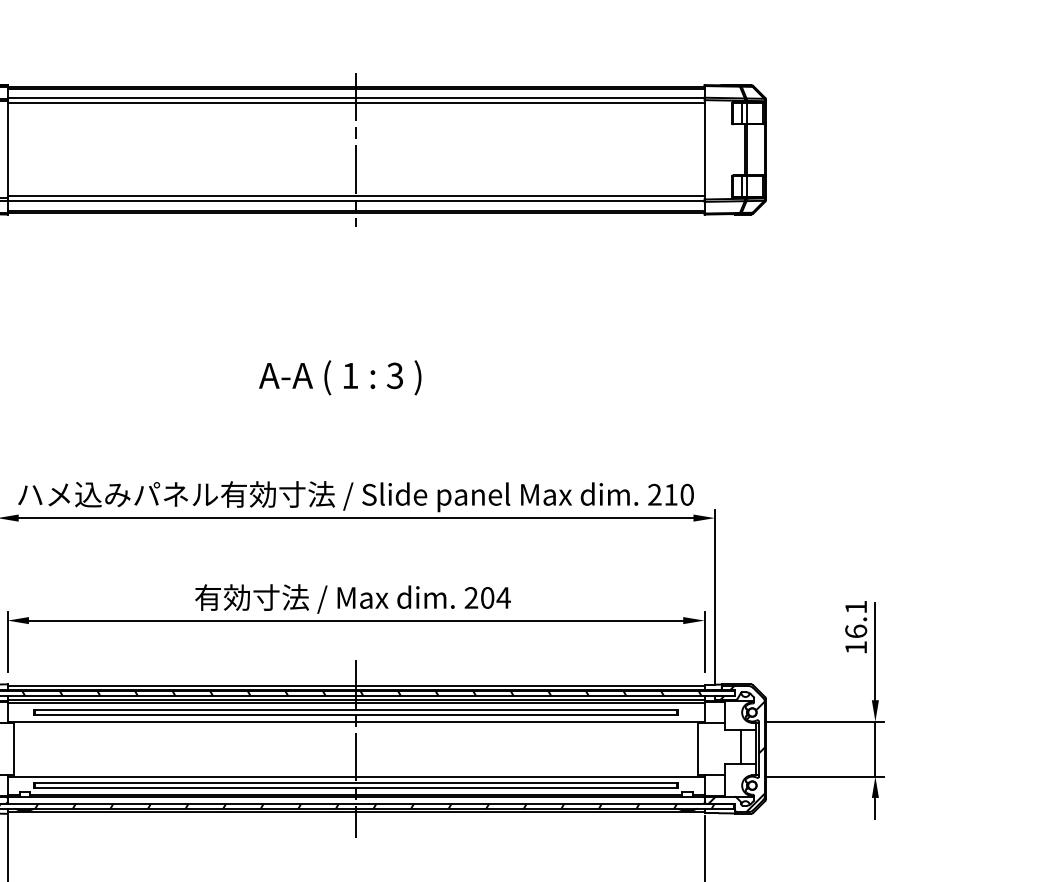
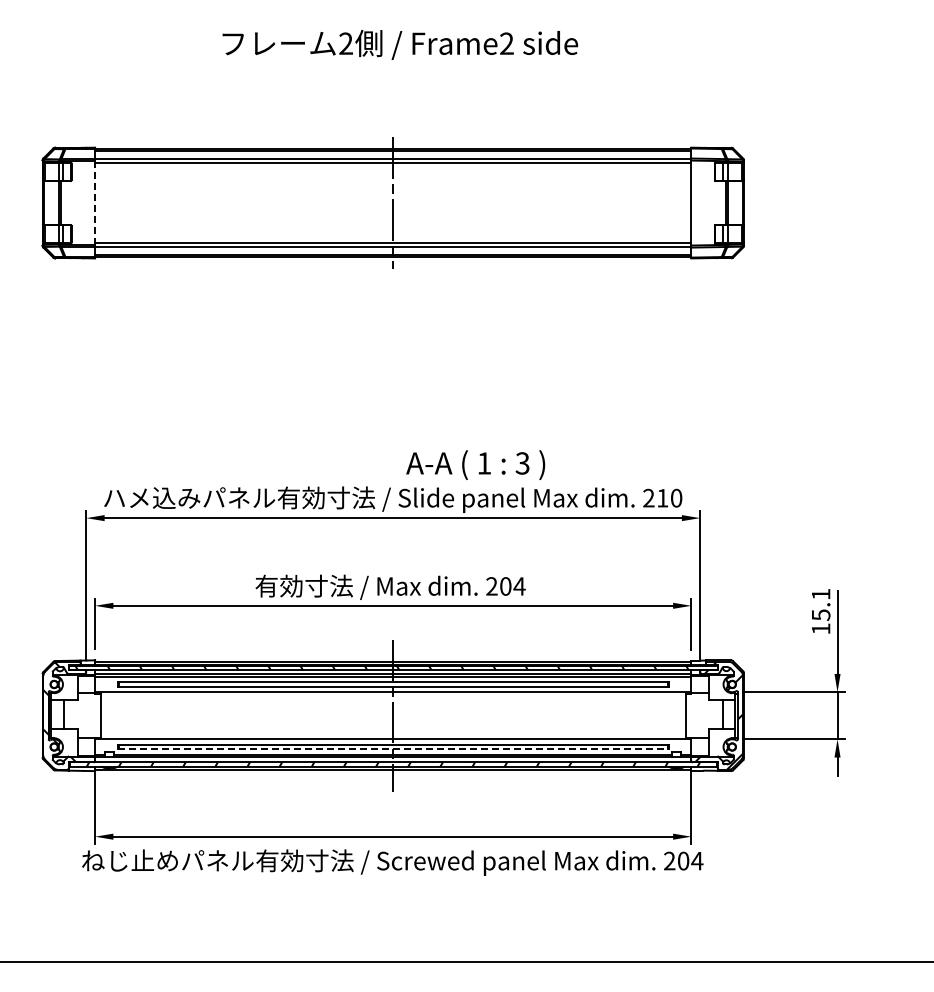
line: (8, 150) -> (95, 203), solid -> dashed
text: (340, 378) -> (475, 465), moved
text: (855, 631) -> (820, 615), 16.1 -> 15.1
line: (356, 788) -> (393, 749), solid -> dashed

